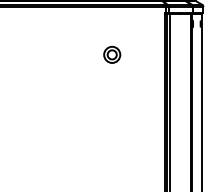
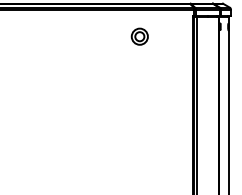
part: (111, 54) -> (139, 36), moved

